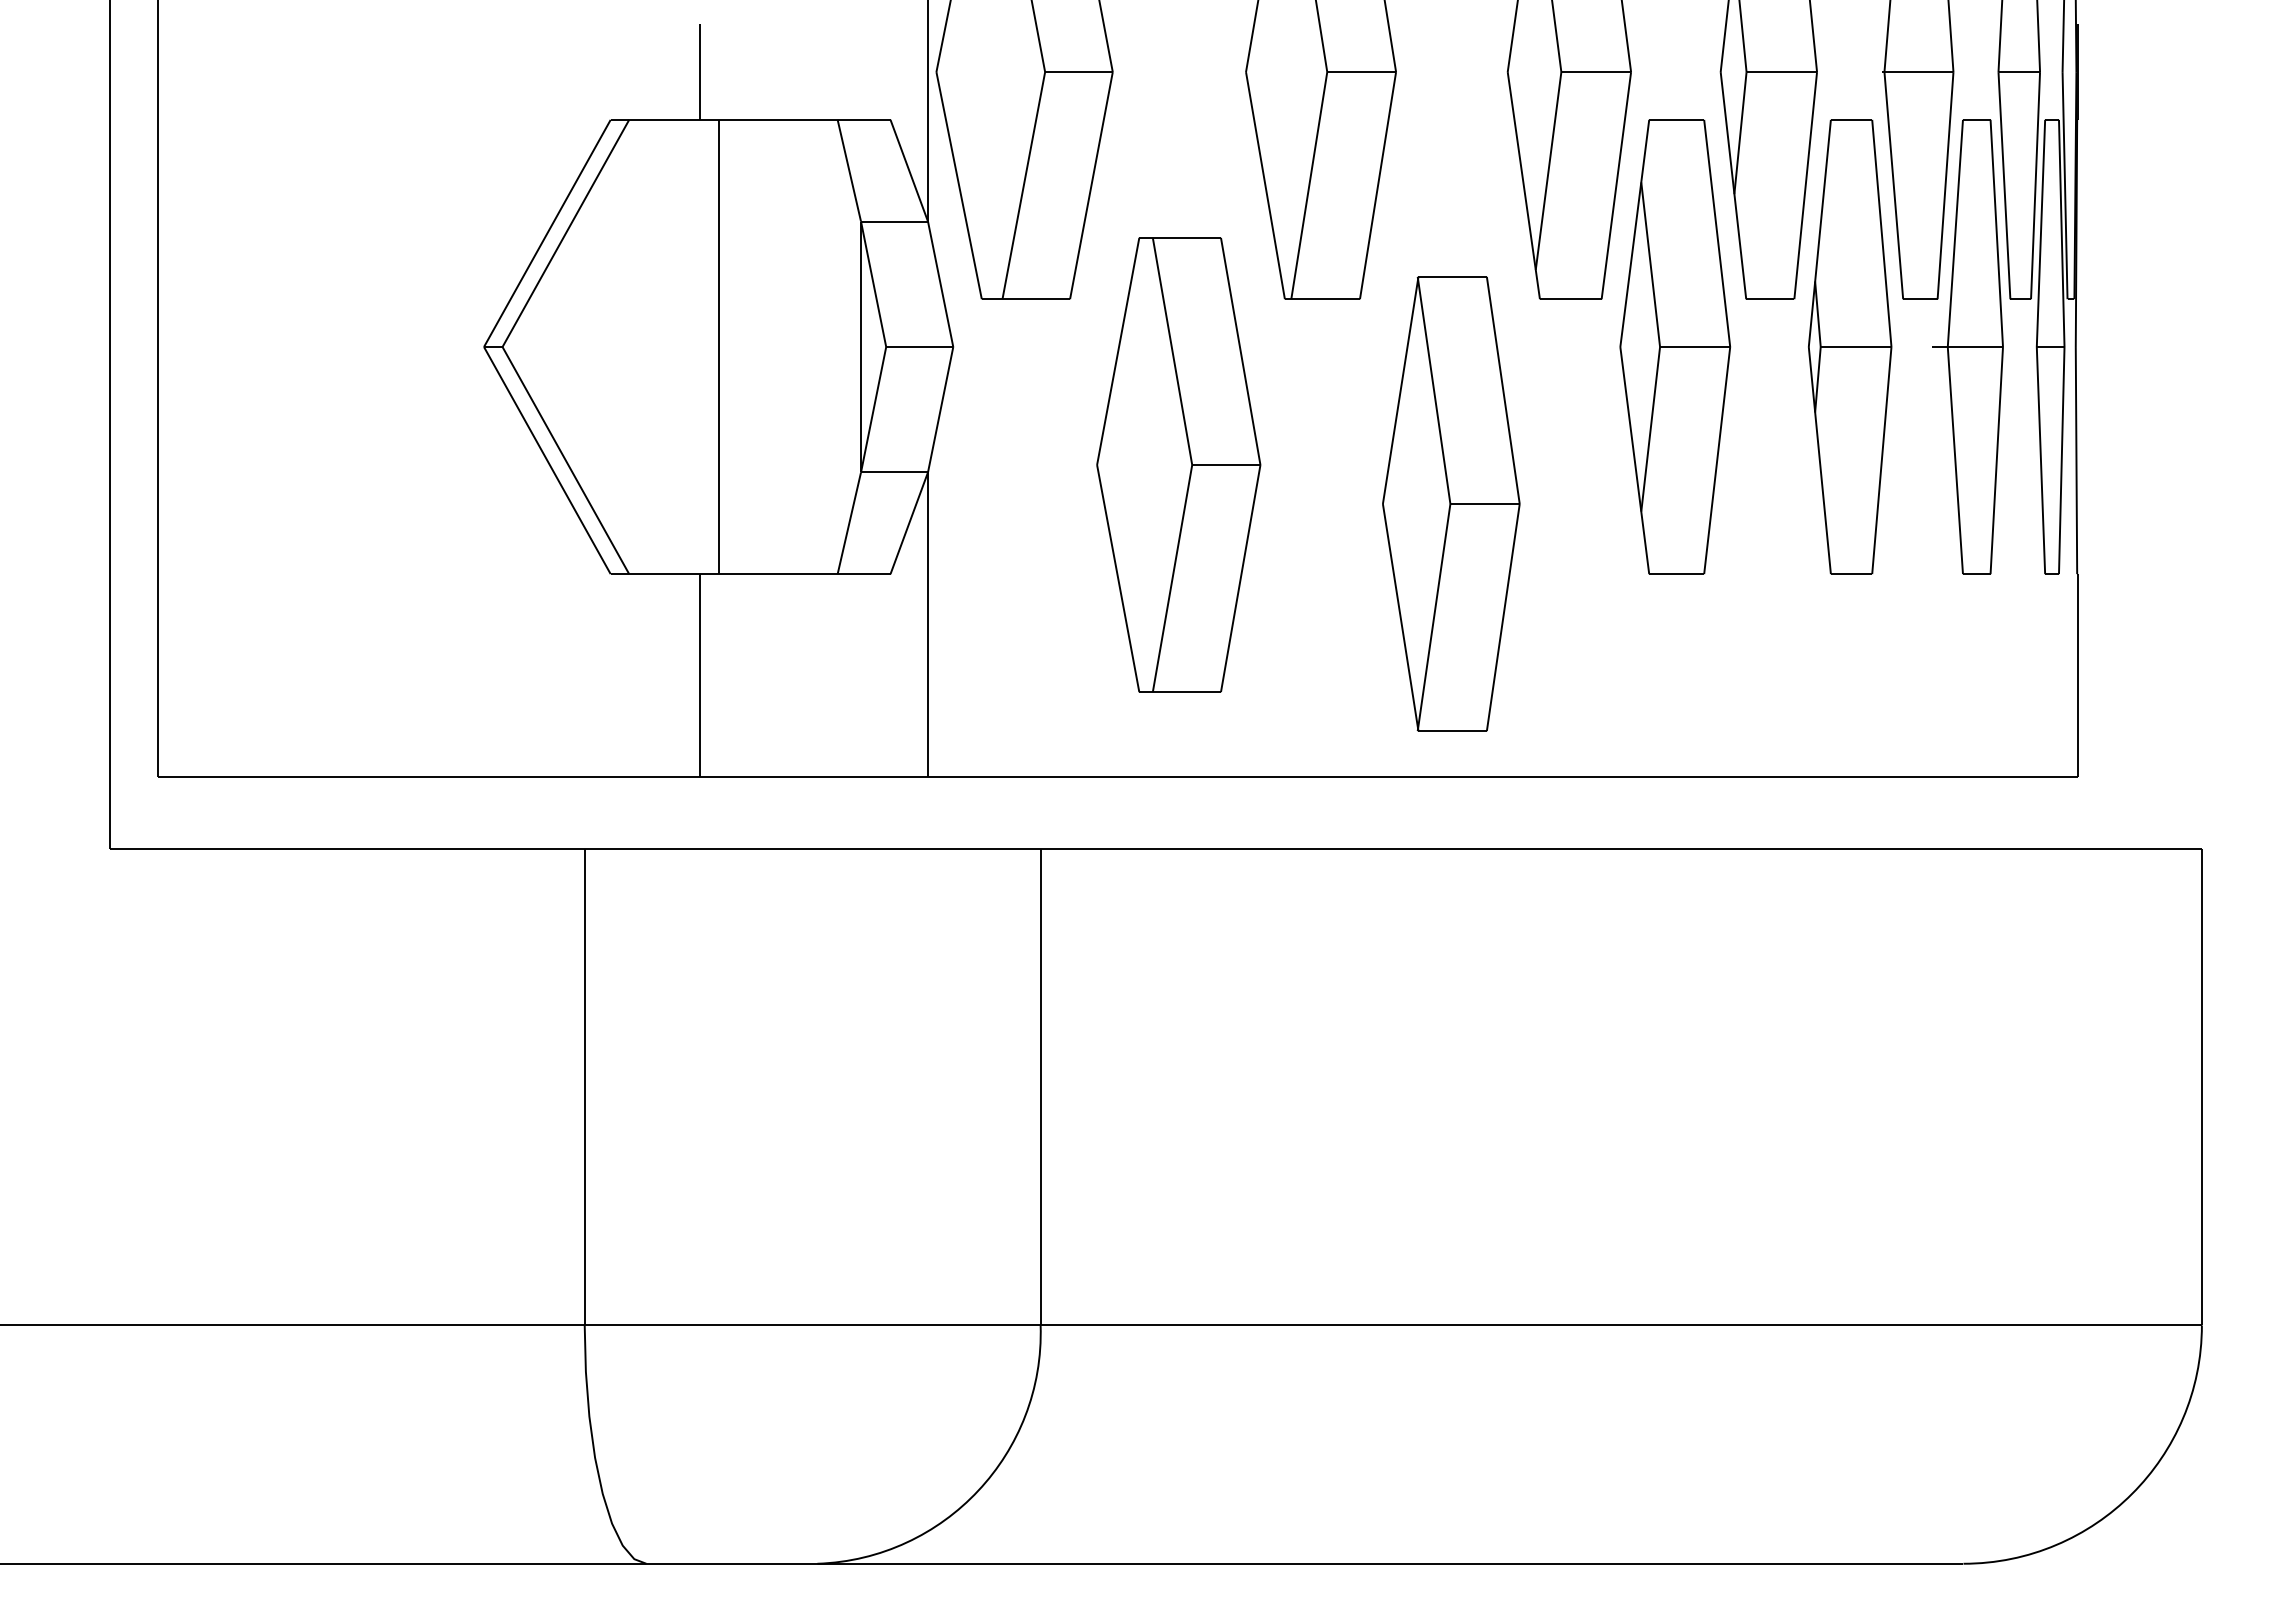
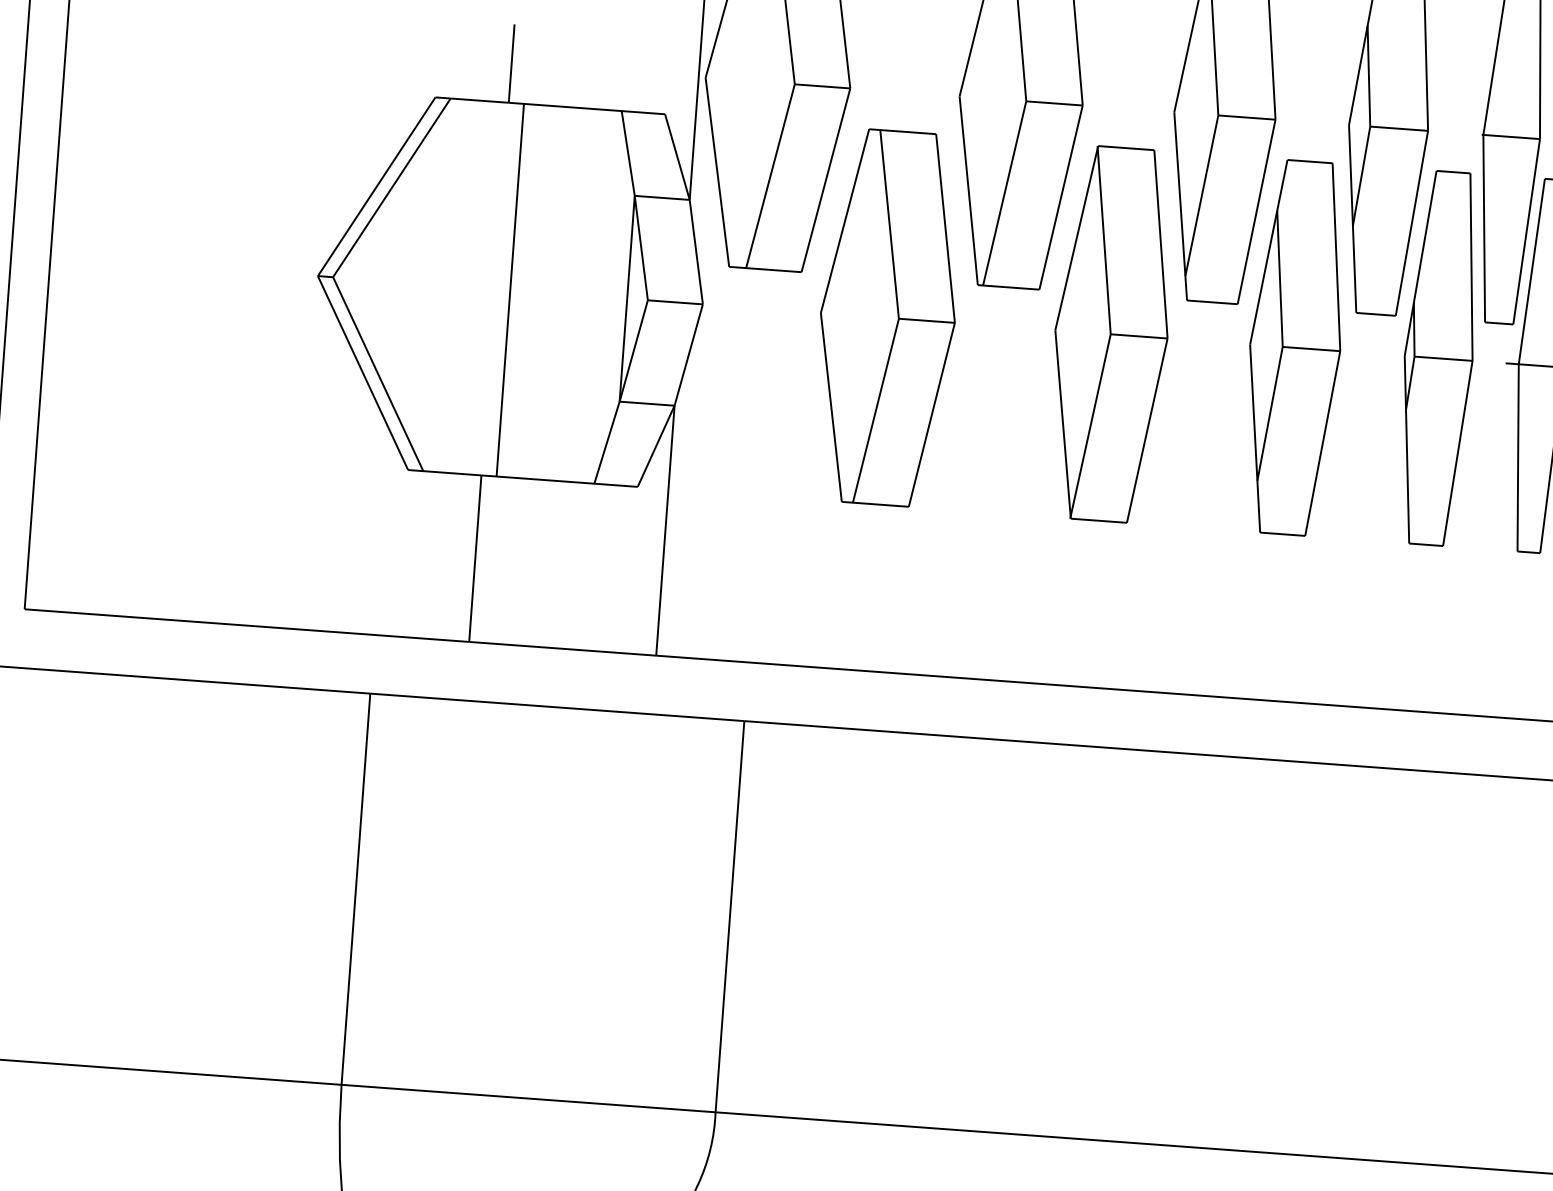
part: (1178, 464) -> (887, 317), moved
part: (1451, 503) -> (1111, 333), moved

